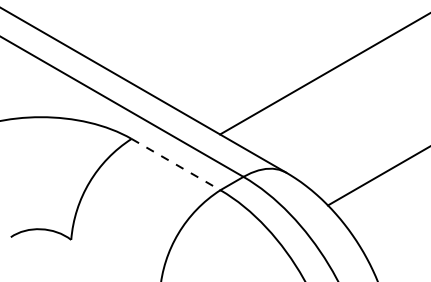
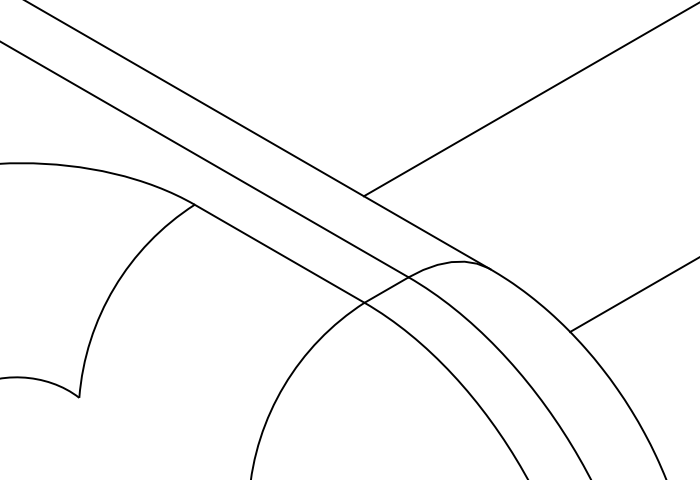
line: (176, 164) -> (280, 253), dashed -> solid

